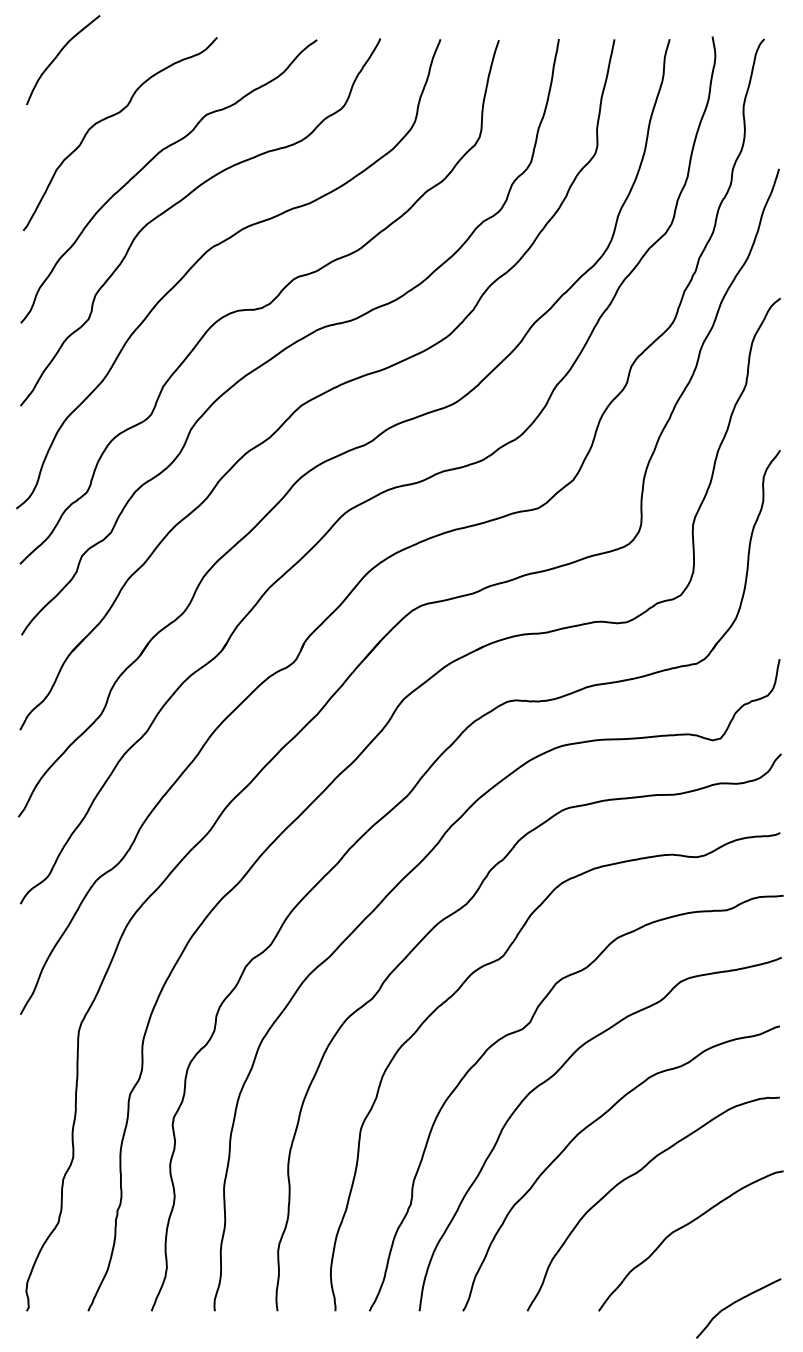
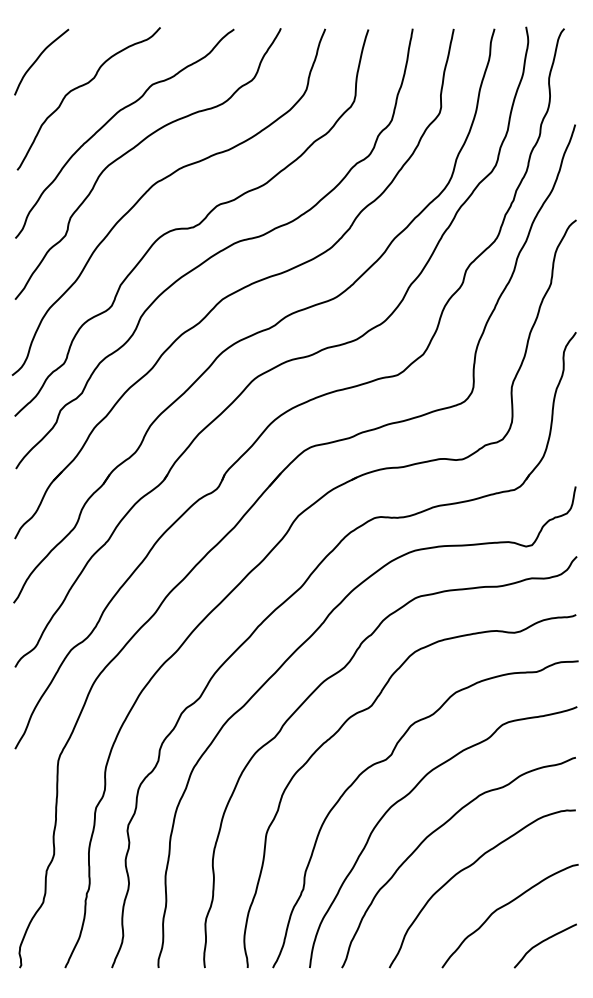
curve: (58, 56) -> (38, 59), moved
curve: (736, 1303) -> (543, 942), moved

